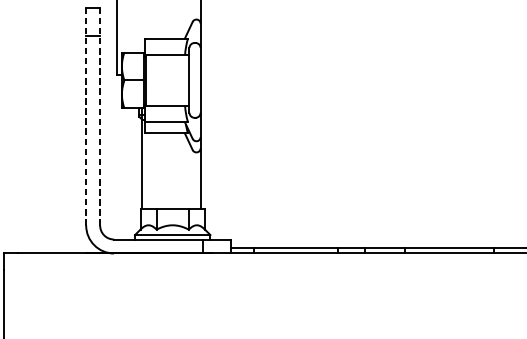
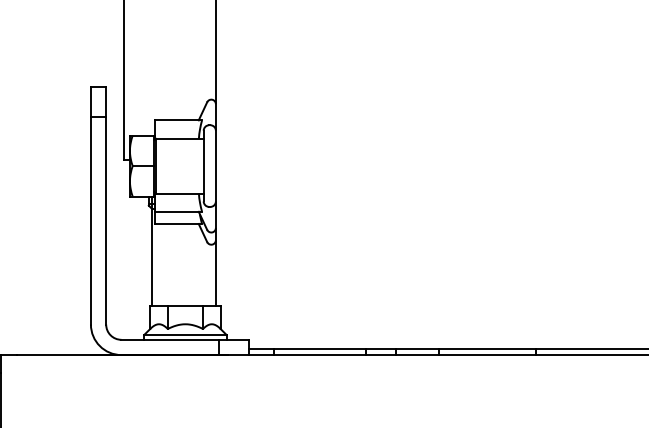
line: (85, 116) -> (90, 205), dashed -> solid
line: (100, 116) -> (106, 205), dashed -> solid

